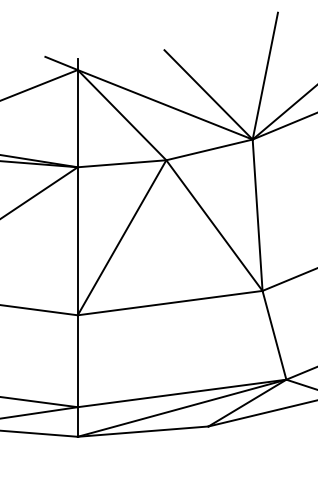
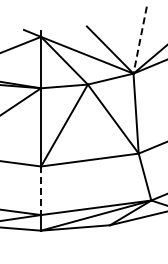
line: (265, 76) -> (140, 40), solid -> dashed
line: (78, 362) -> (41, 191), solid -> dashed

